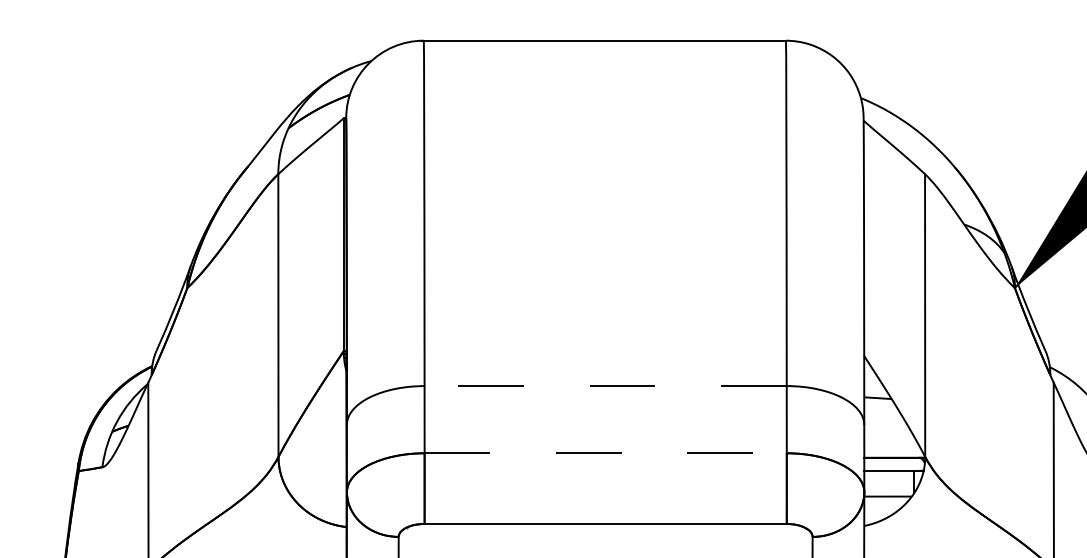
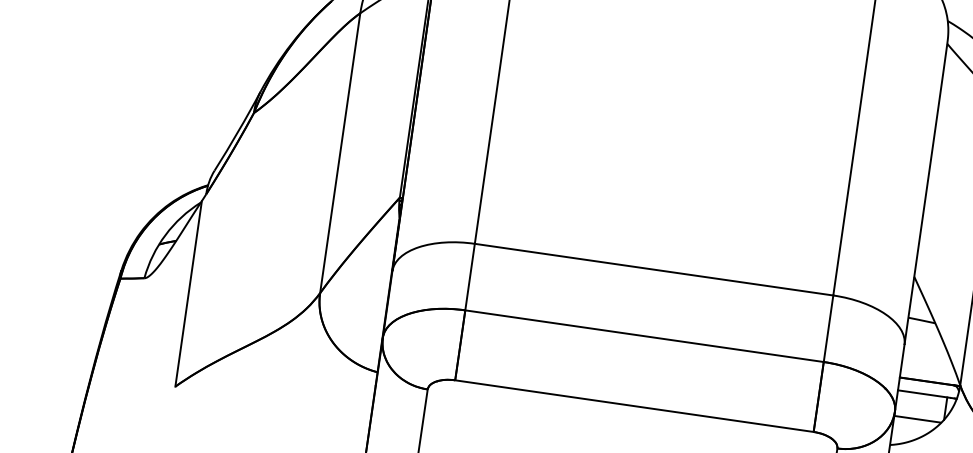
line: (605, 386) -> (653, 270), dashed -> solid
line: (606, 453) -> (645, 336), dashed -> solid

